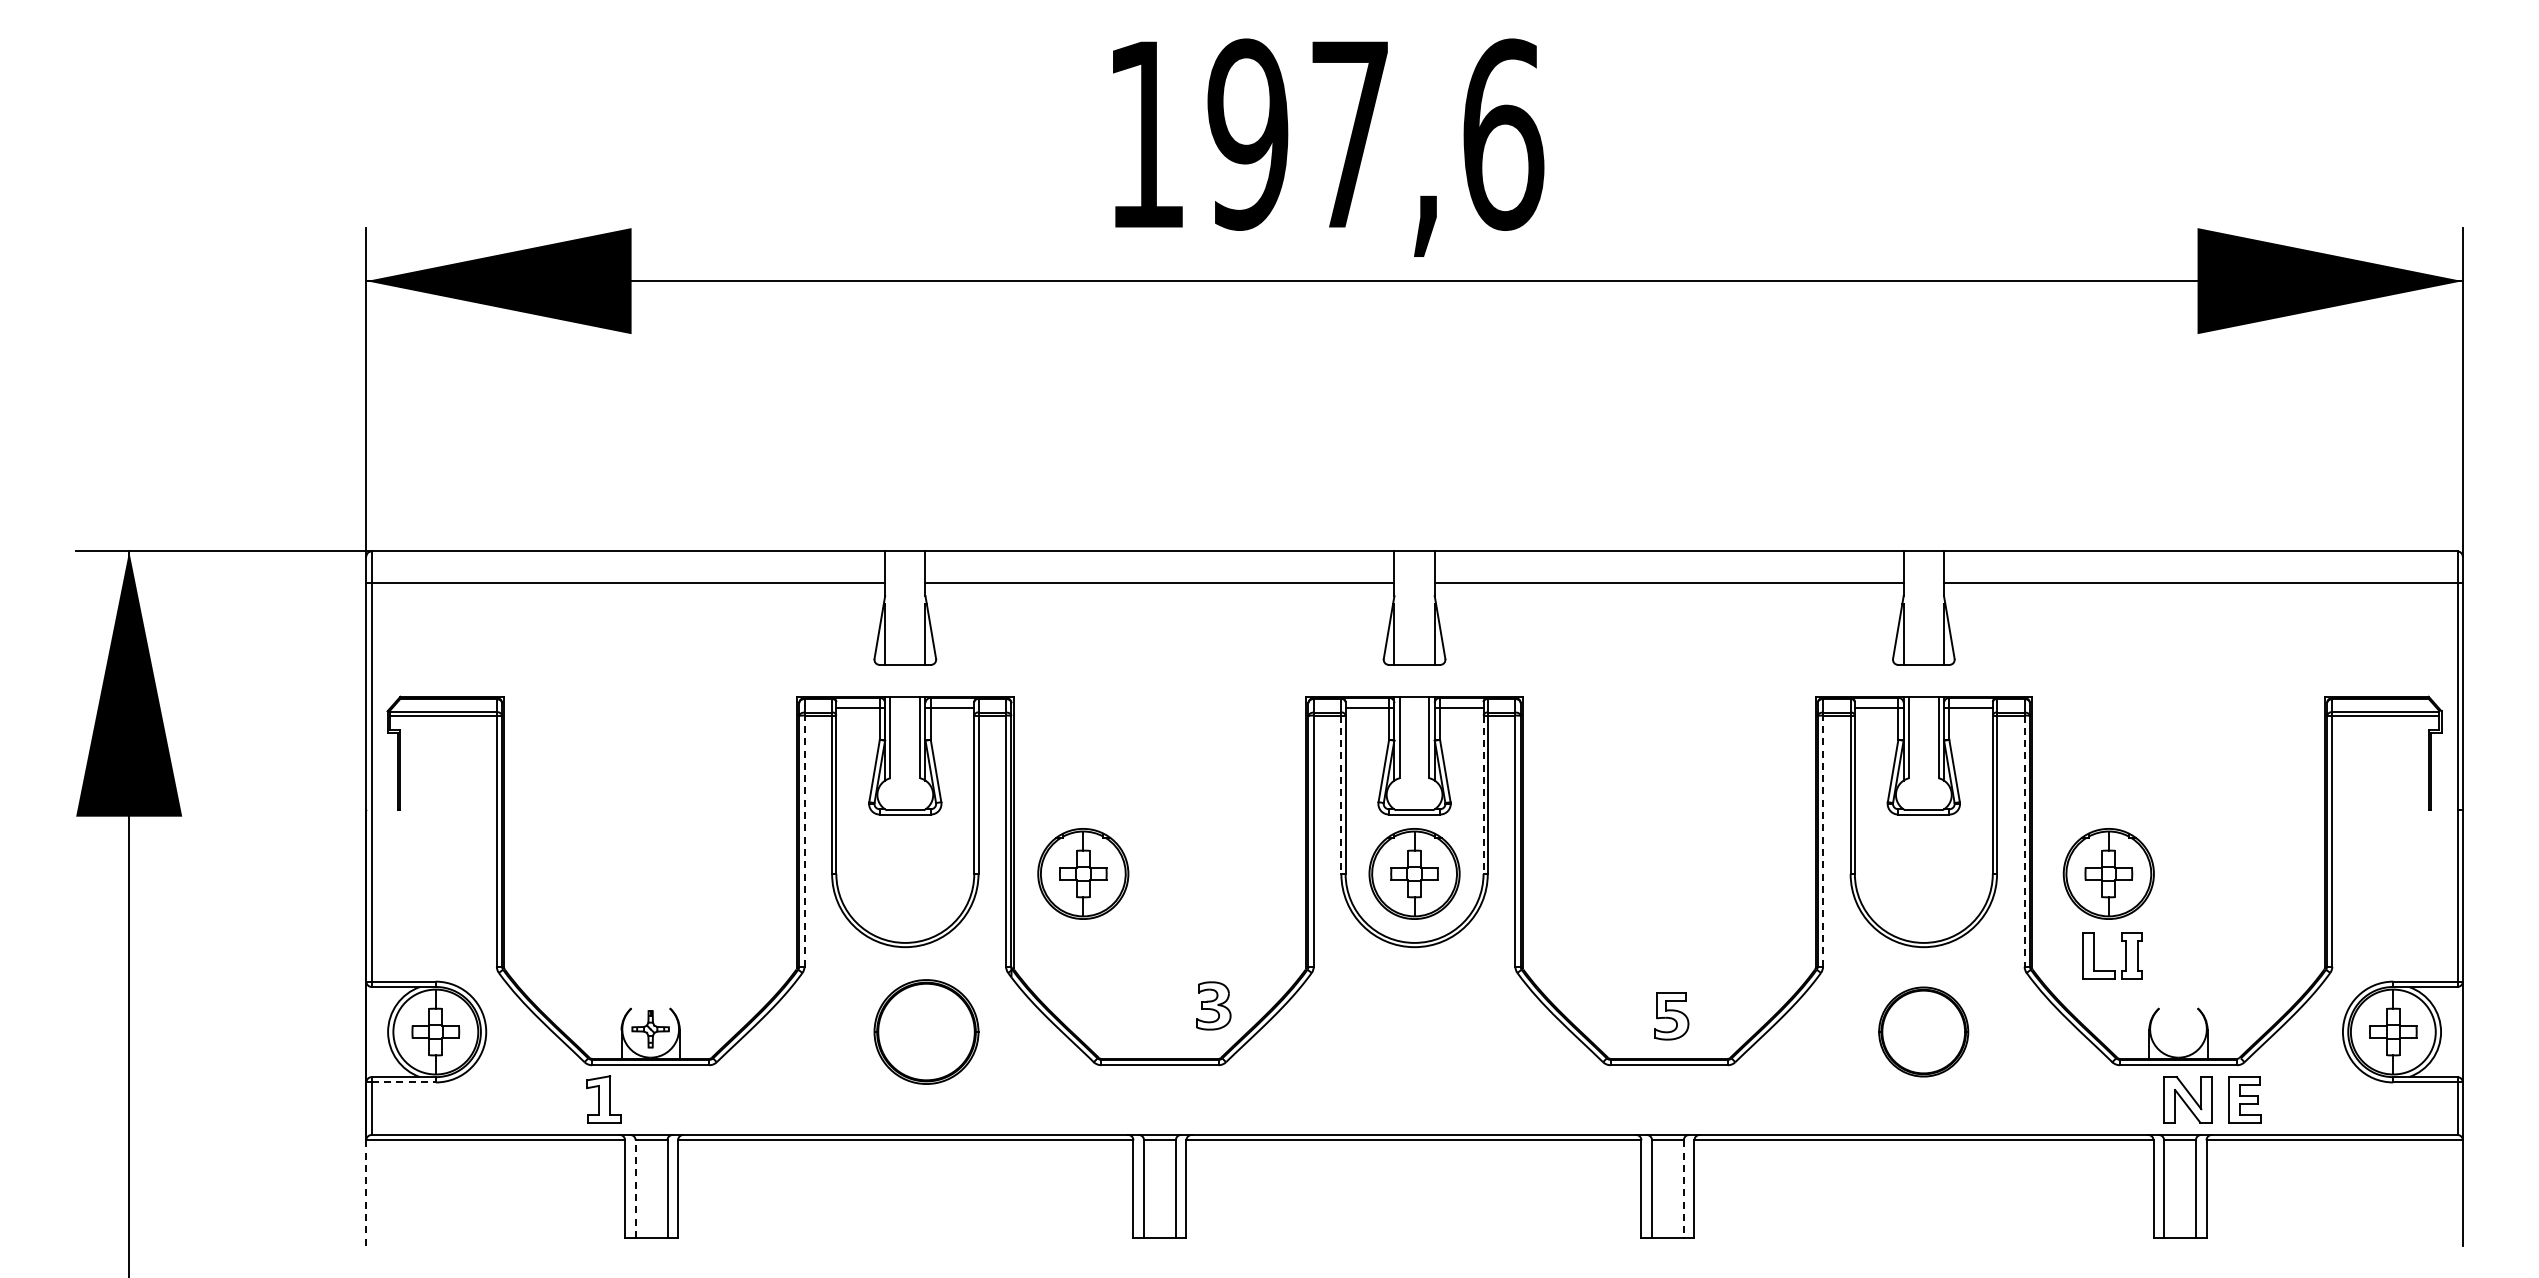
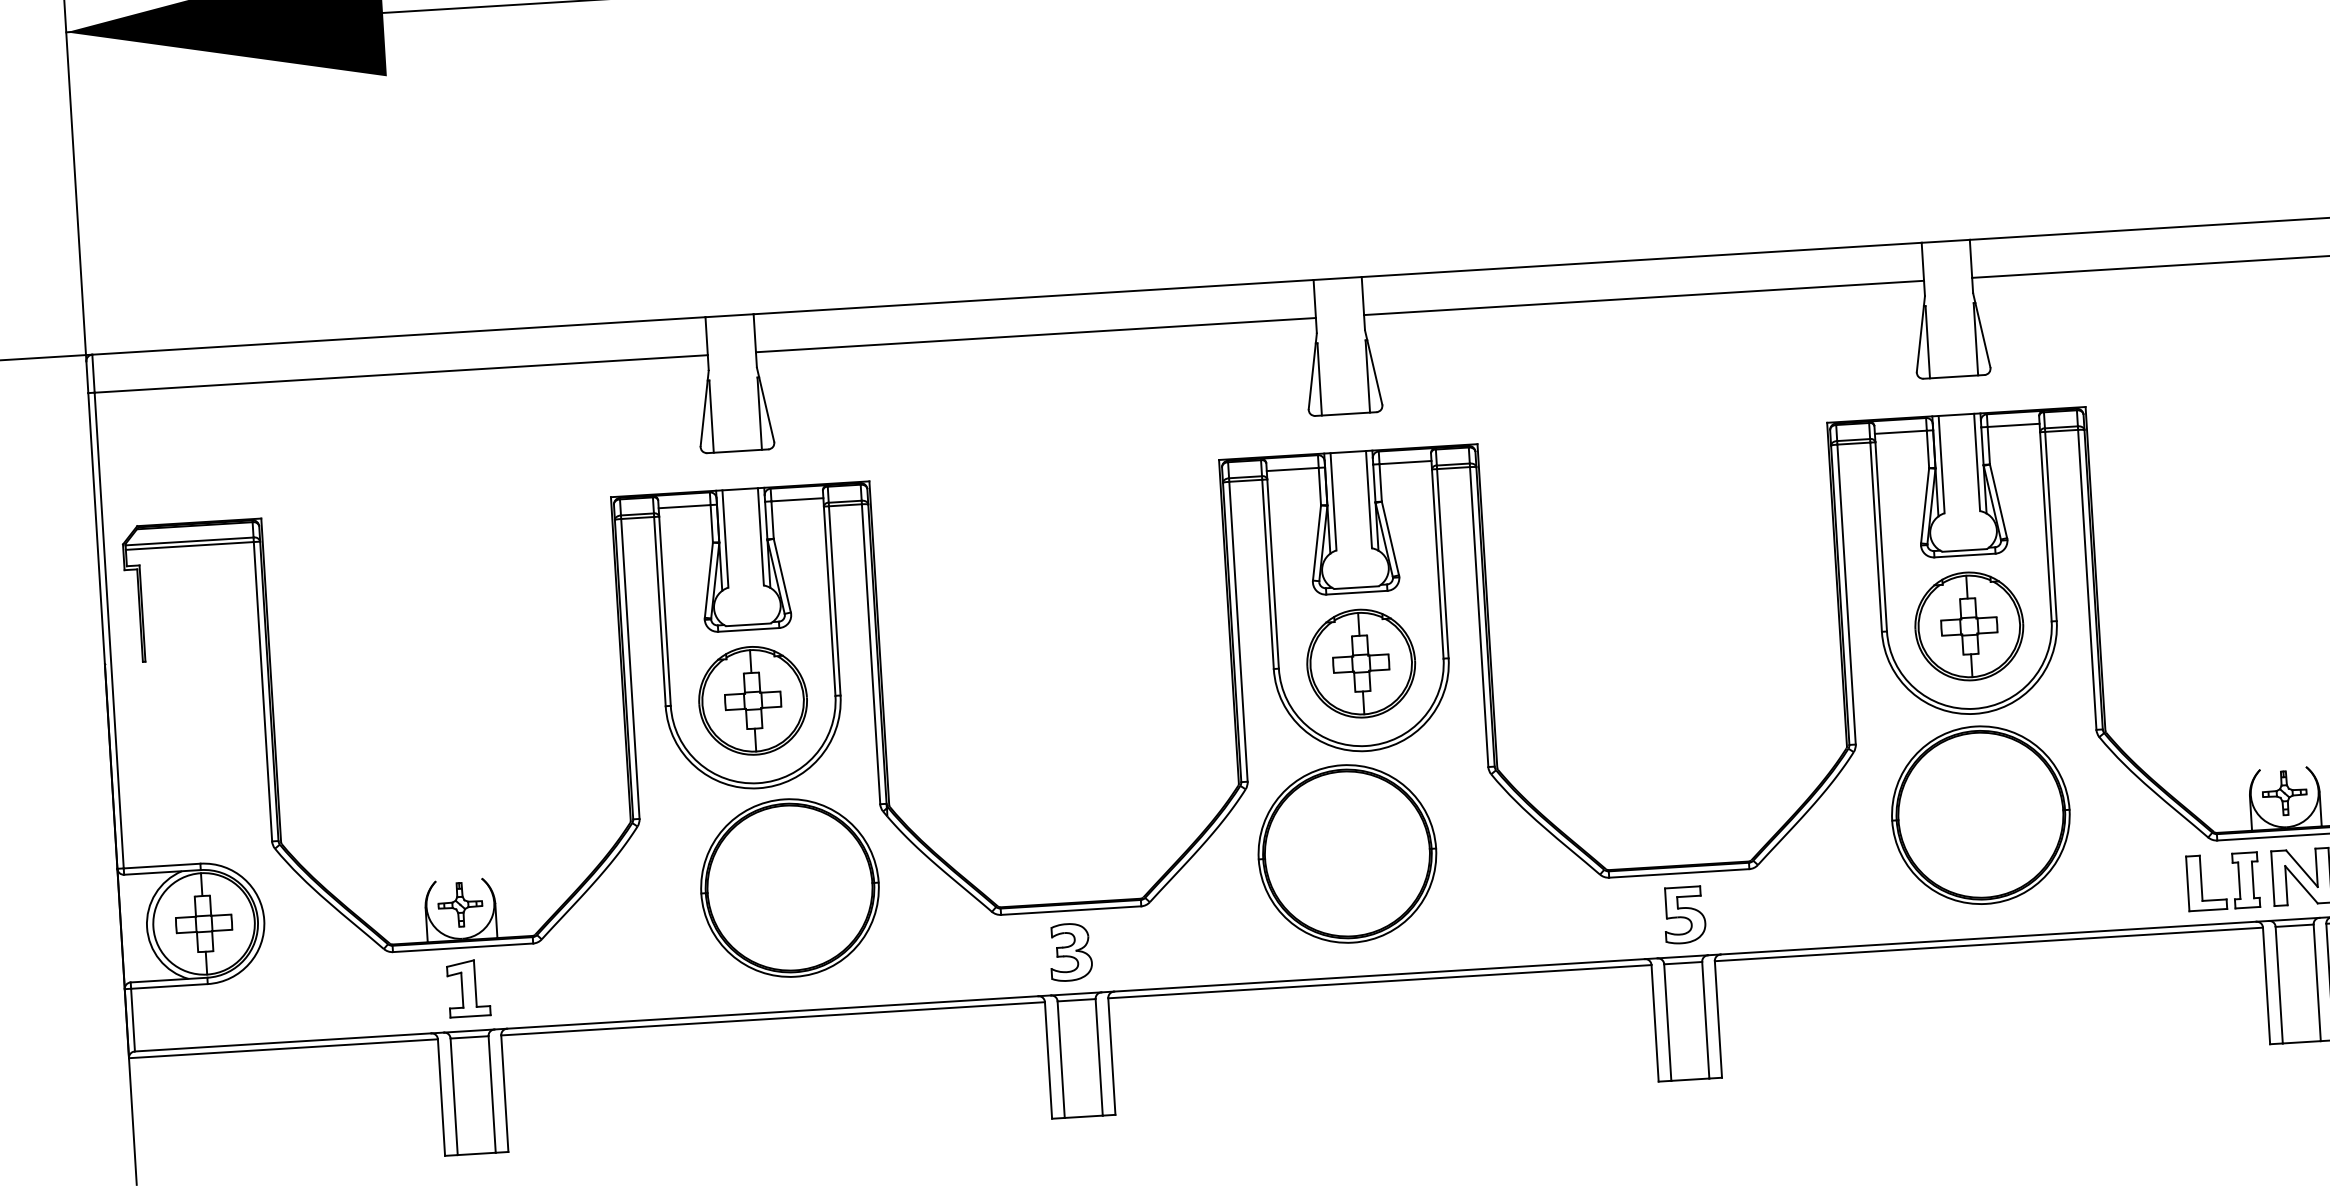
line: (1341, 795) -> (1268, 575), dashed -> solid
line: (1483, 795) -> (1437, 564), dashed -> solid
line: (804, 841) -> (630, 669), dashed -> solid
line: (1823, 841) -> (1847, 595), dashed -> solid
line: (2024, 841) -> (2087, 580), dashed -> solid
part: (1083, 873) -> (753, 700), moved
part: (2108, 873) -> (1968, 625), moved
part: (2125, 955) -> (2238, 880), moved
part: (1213, 1005) -> (1070, 951), moved
part: (1671, 1016) -> (1684, 915), moved
part: (2178, 1029) -> (2284, 793), added
part: (926, 1031) -> (789, 887), size x1.43
part: (1393, 1031) -> (1347, 853), added
part: (1923, 1031) -> (1980, 814), size x1.67
line: (404, 1082) -> (170, 986), dashed -> solid
part: (603, 1099) -> (467, 988), moved
line: (635, 1189) -> (453, 1097), dashed -> solid
line: (1683, 1189) -> (1705, 1020), dashed -> solid
line: (366, 1193) -> (133, 1121), dashed -> solid

